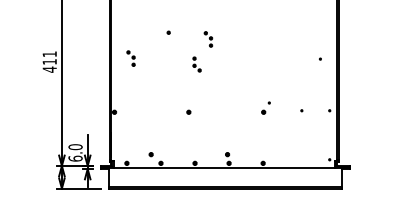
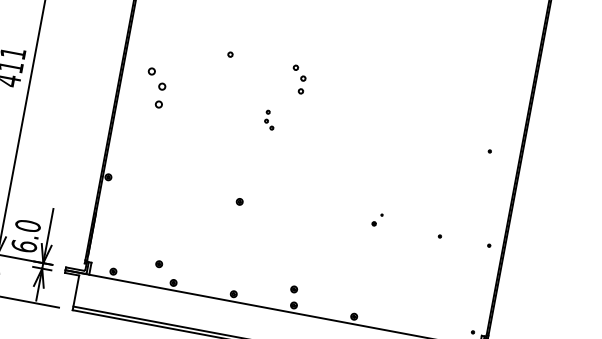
part: (130, 58) -> (154, 87), size x1.4
part: (196, 64) -> (269, 119), size x0.7
part: (265, 107) -> (376, 218), size x0.6

